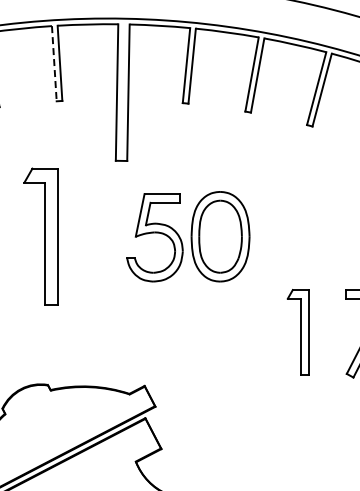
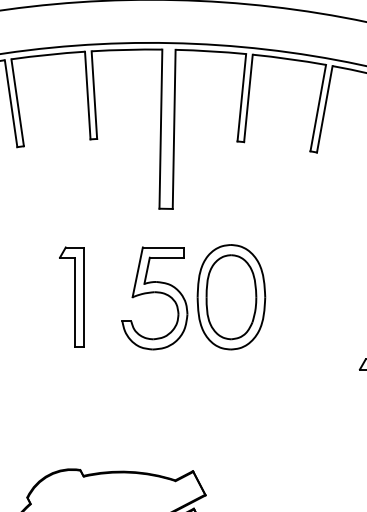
line: (54, 63) -> (87, 95), dashed -> solid
part: (40, 236) -> (71, 296), size x0.62
part: (188, 236) -> (194, 296), moved

